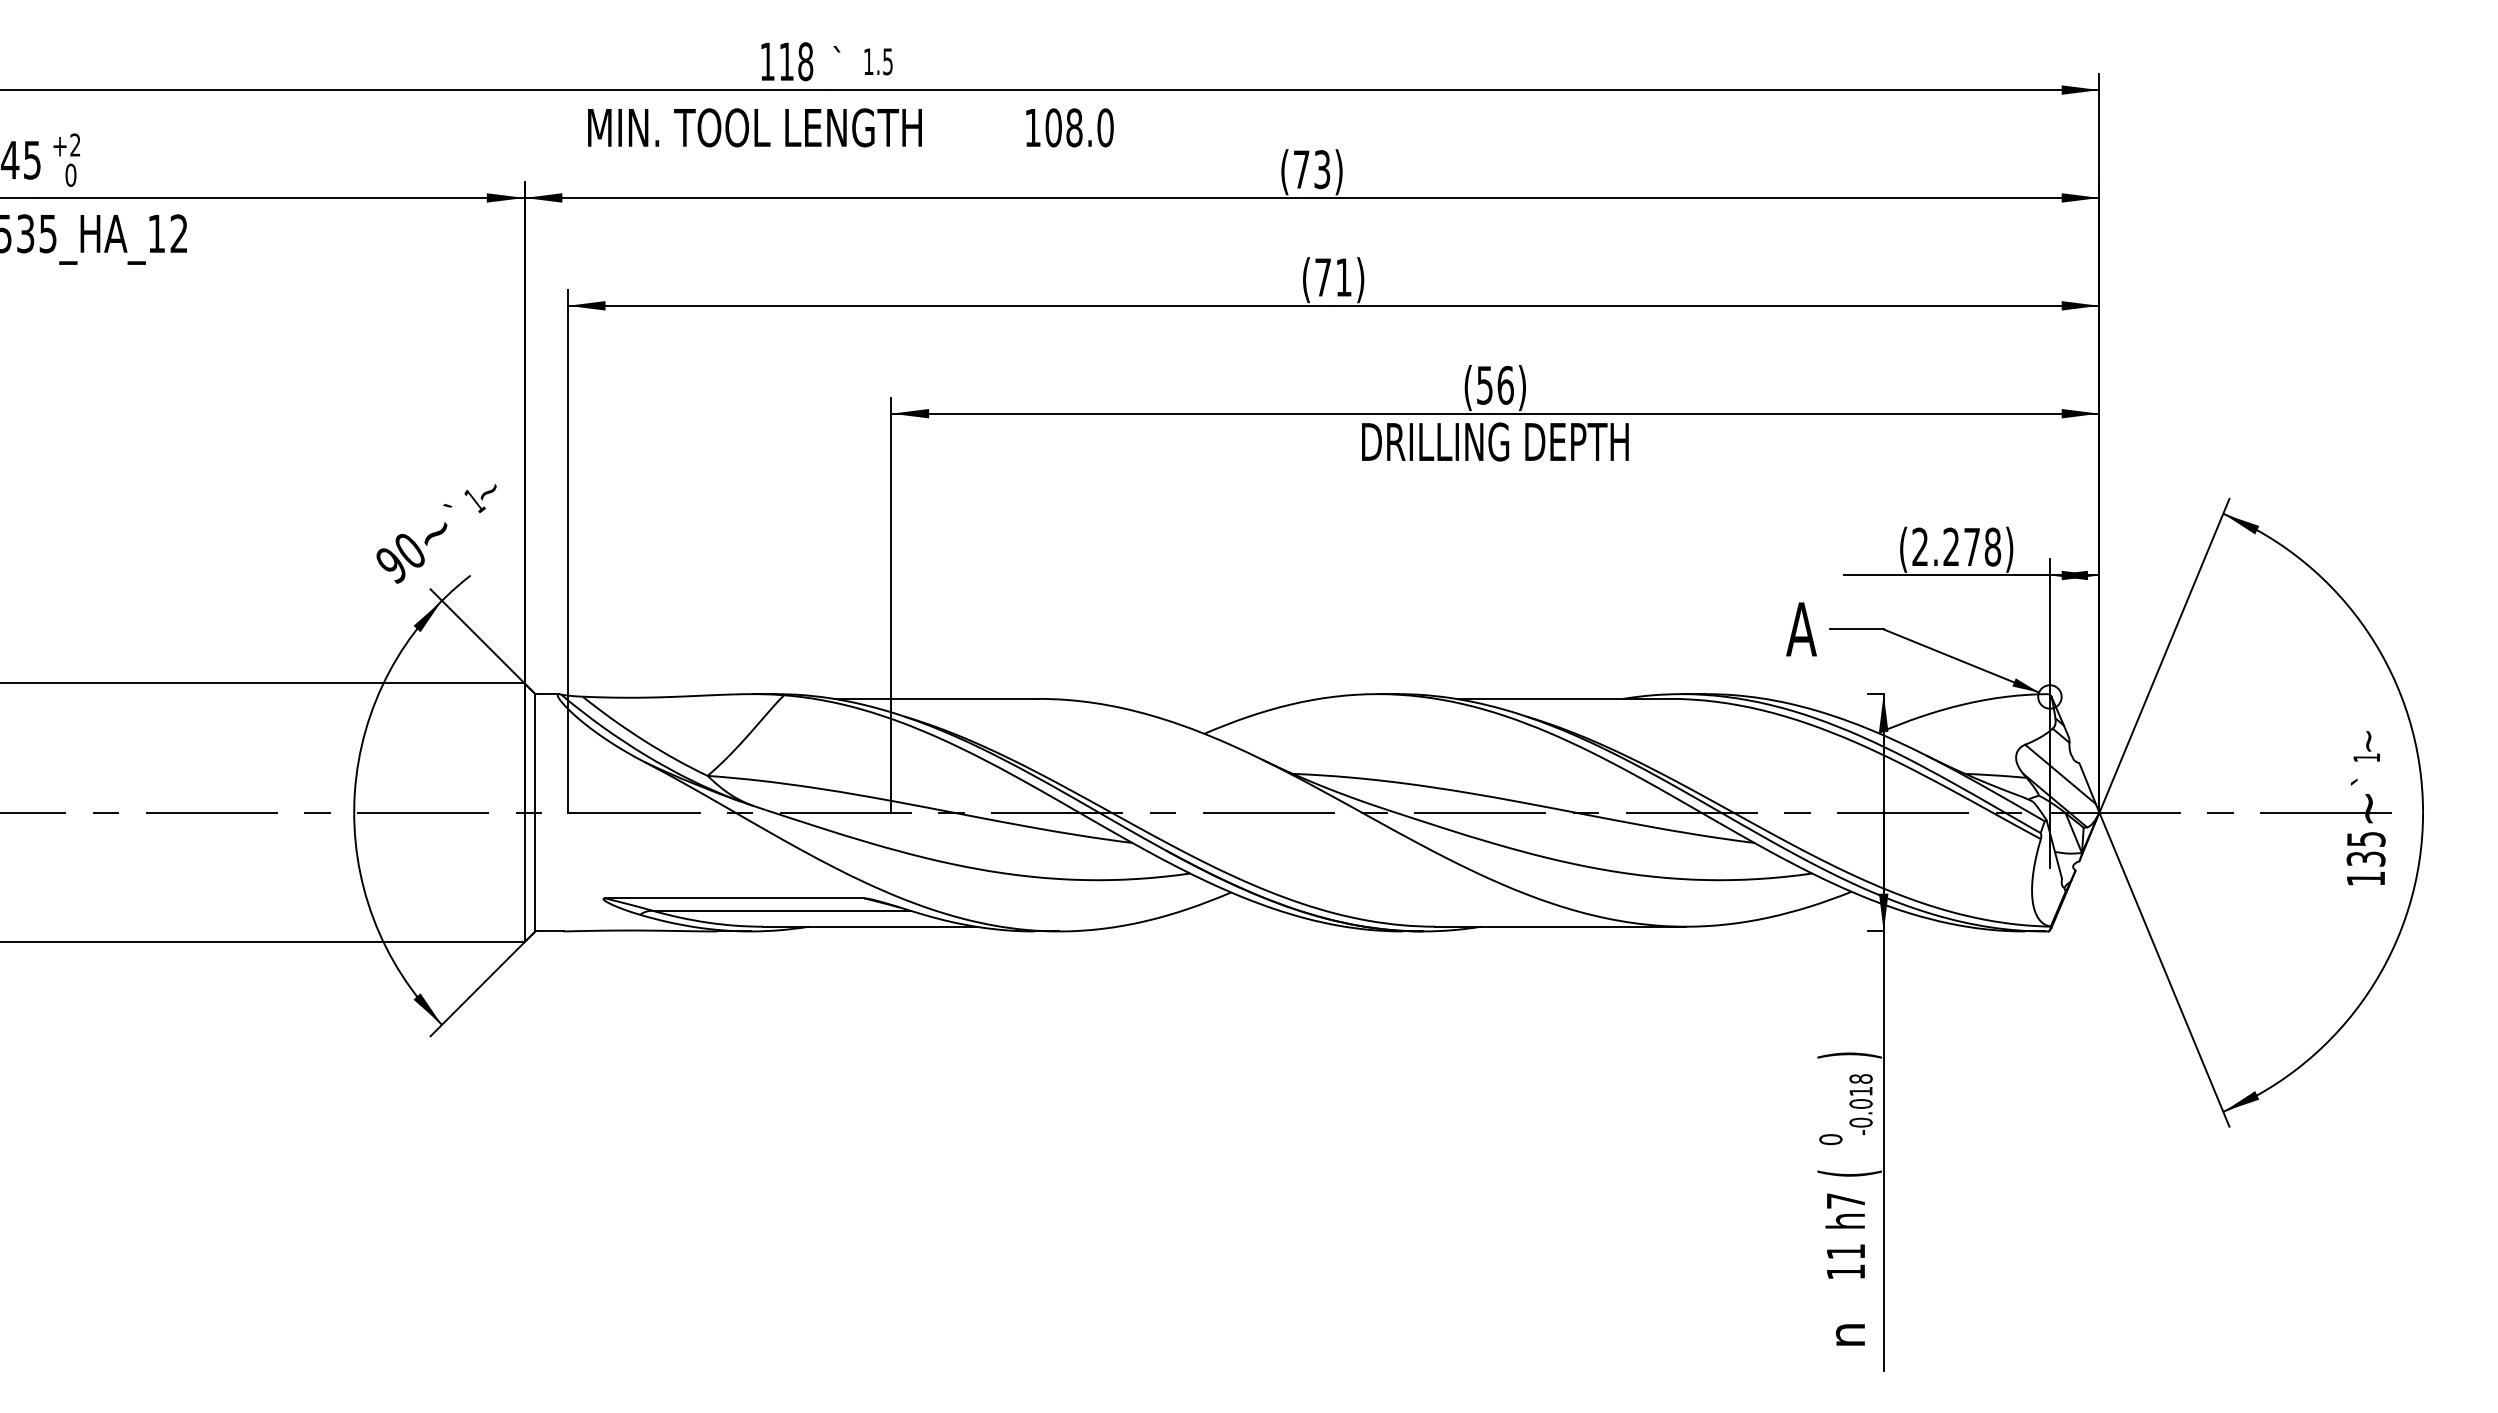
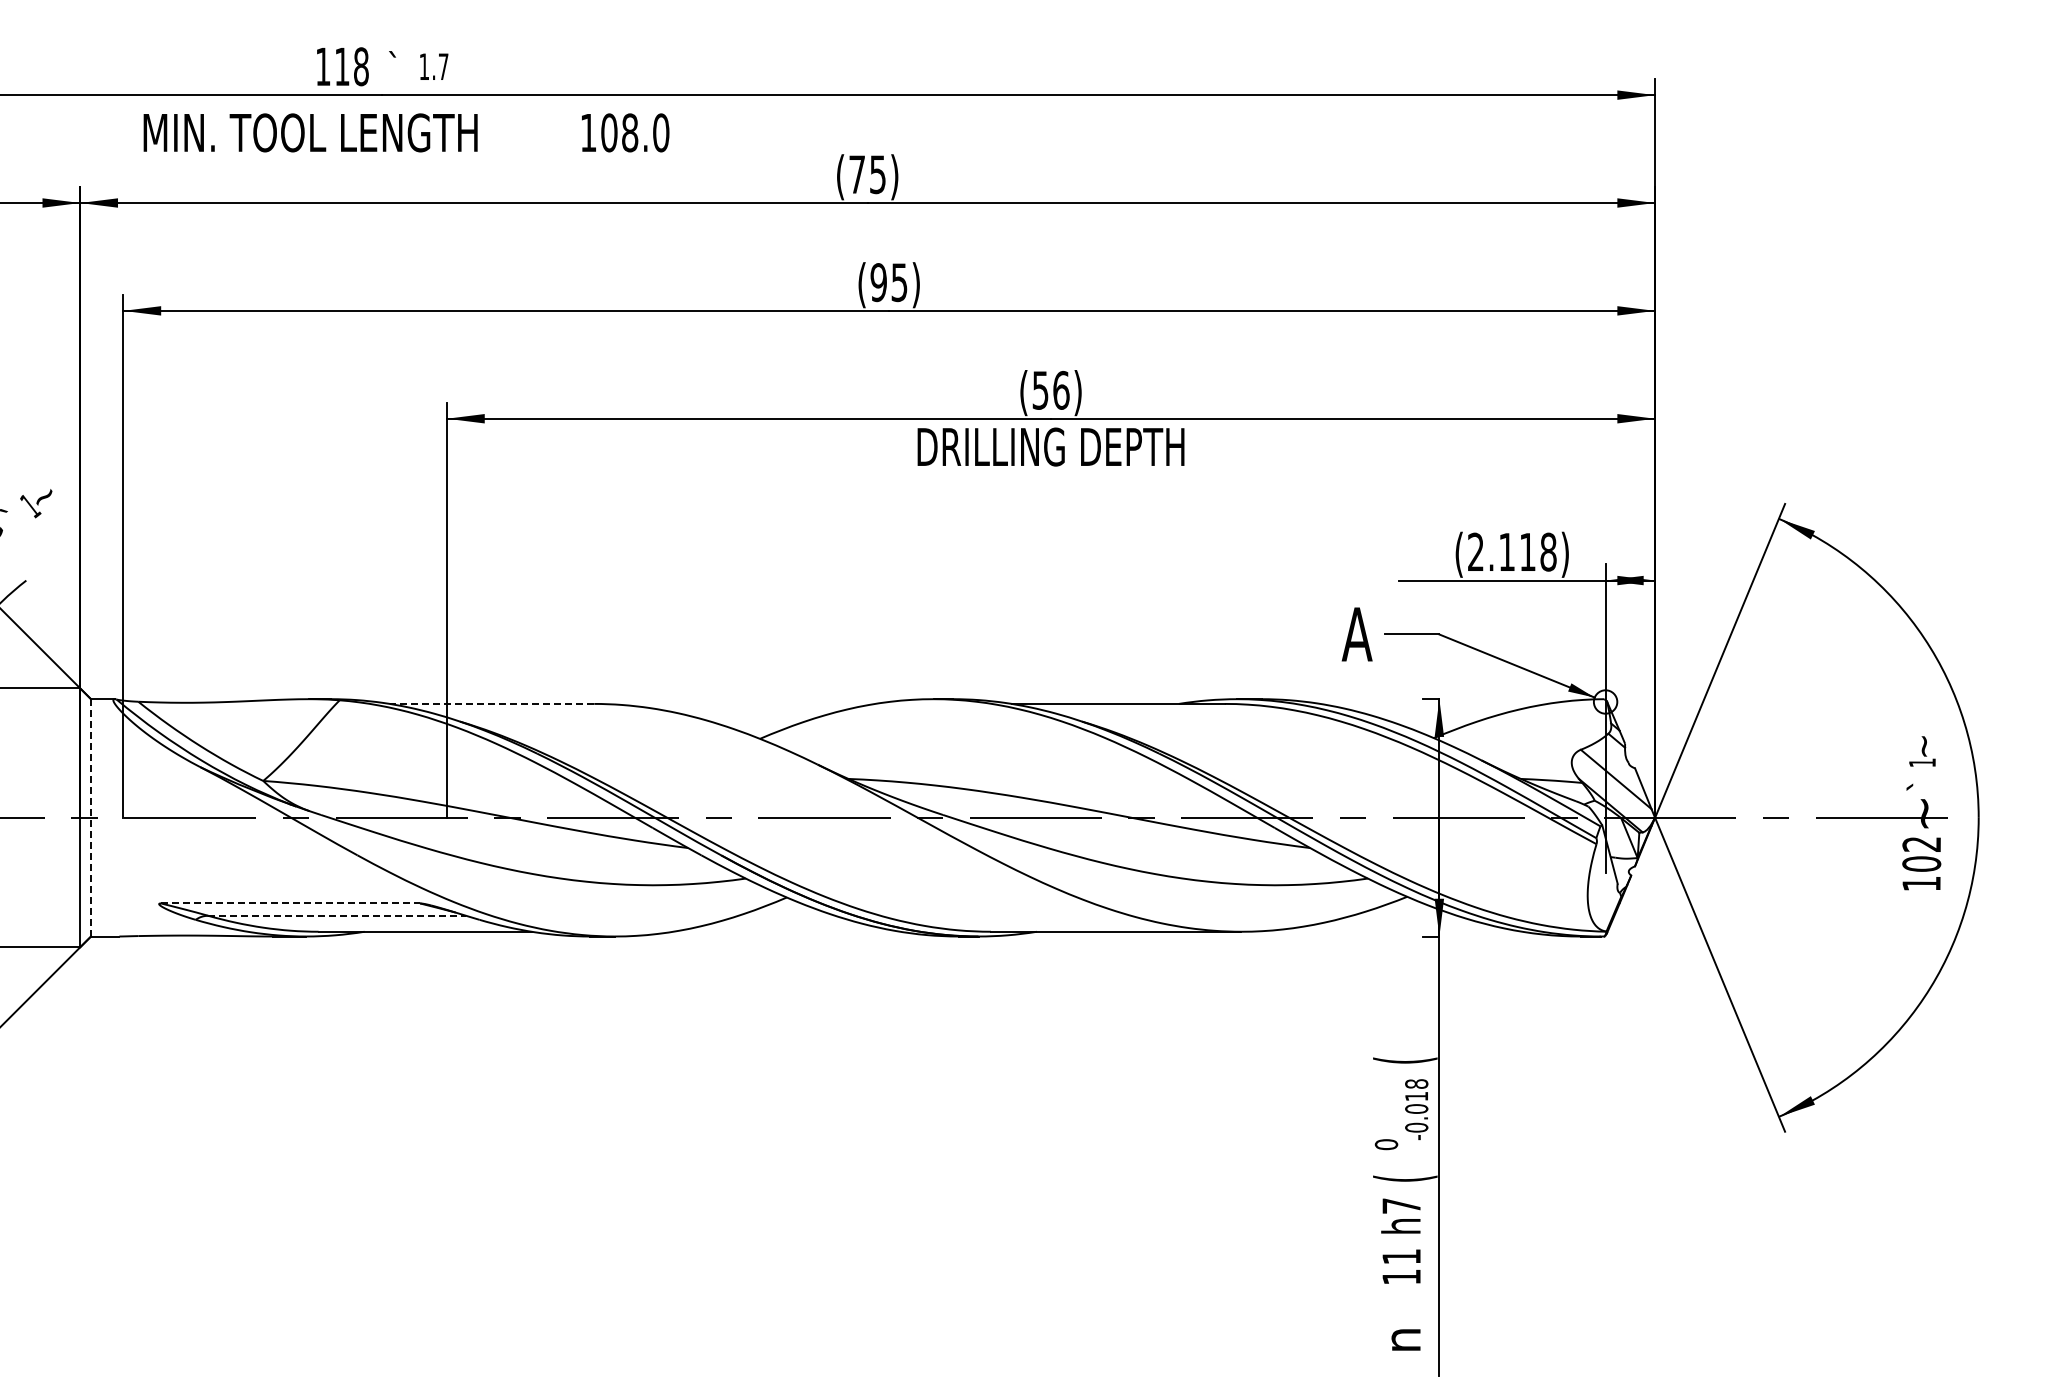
text: (887, 61) -> (443, 66), 1.5 -> 1.7
text: (1322, 169) -> (878, 174), (73) -> (75)
text: (1333, 277) -> (889, 282), (71) -> (95)
text: (1961, 546) -> (1517, 551), (2.278) -> (2.118)
line: (935, 698) -> (491, 703), solid -> dashed
line: (535, 812) -> (91, 817), solid -> dashed
text: (2365, 849) -> (1921, 854), 135 -> 102
line: (734, 898) -> (290, 903), solid -> dashed
line: (781, 910) -> (337, 915), solid -> dashed
text: (1849, 1055) -> (1405, 1060), ) -> (

